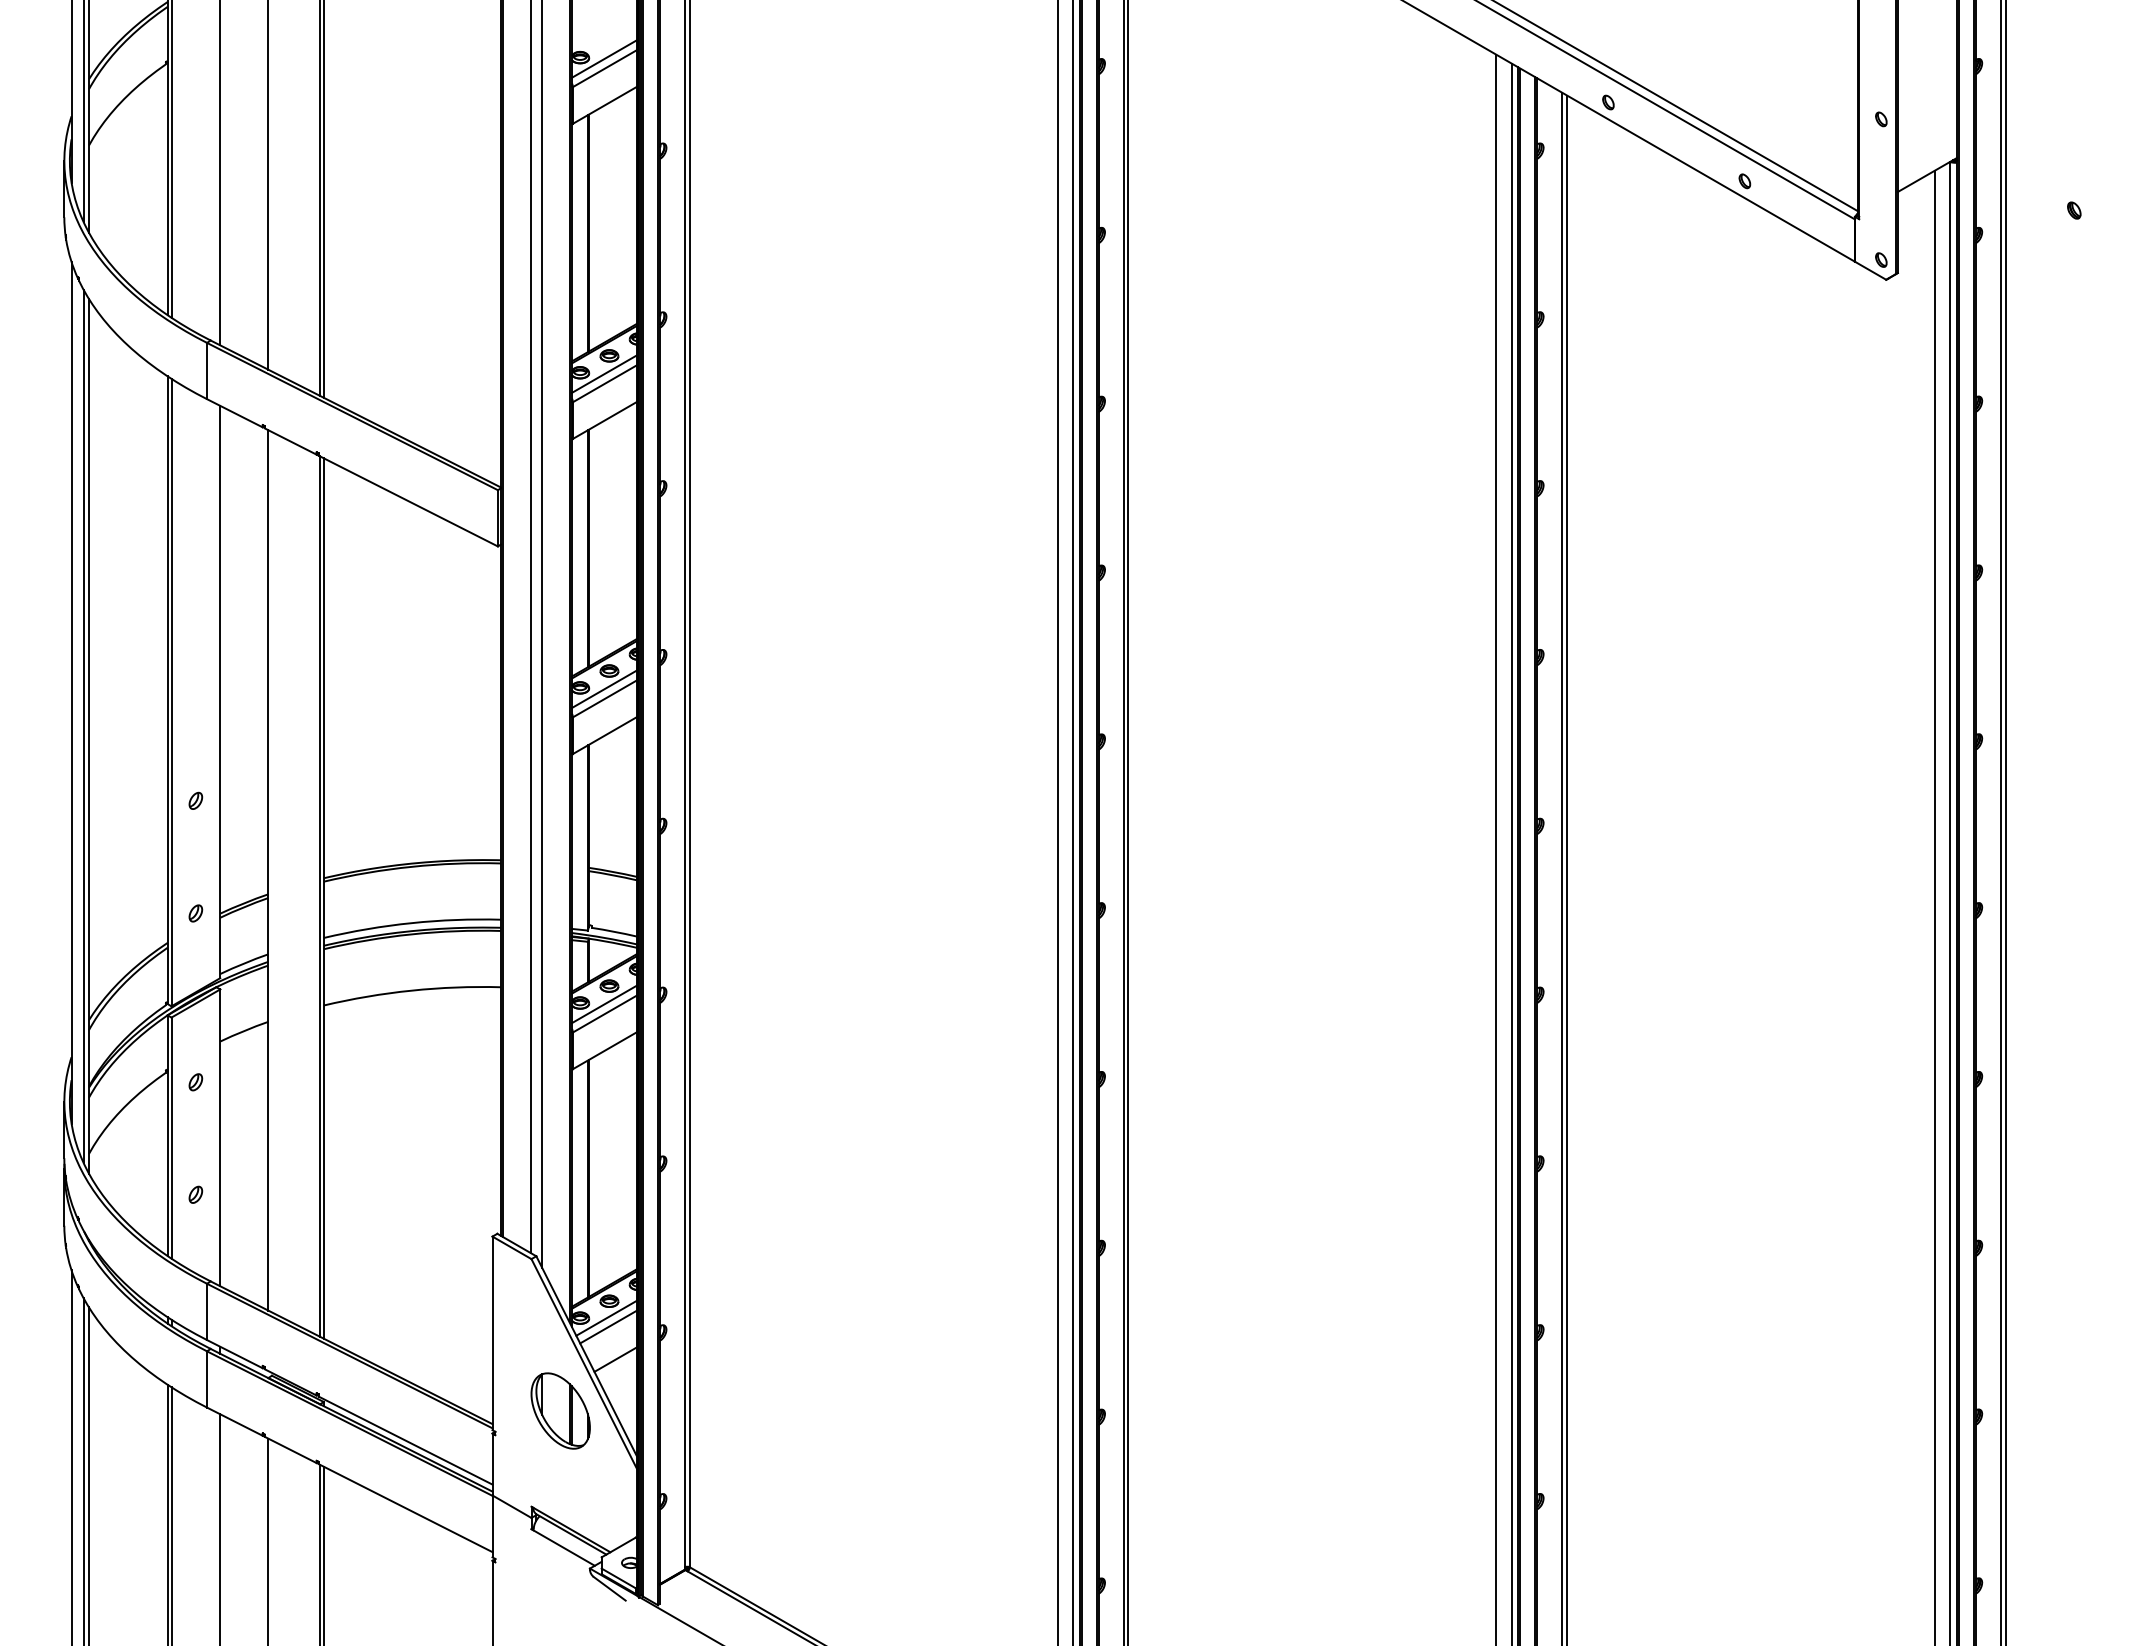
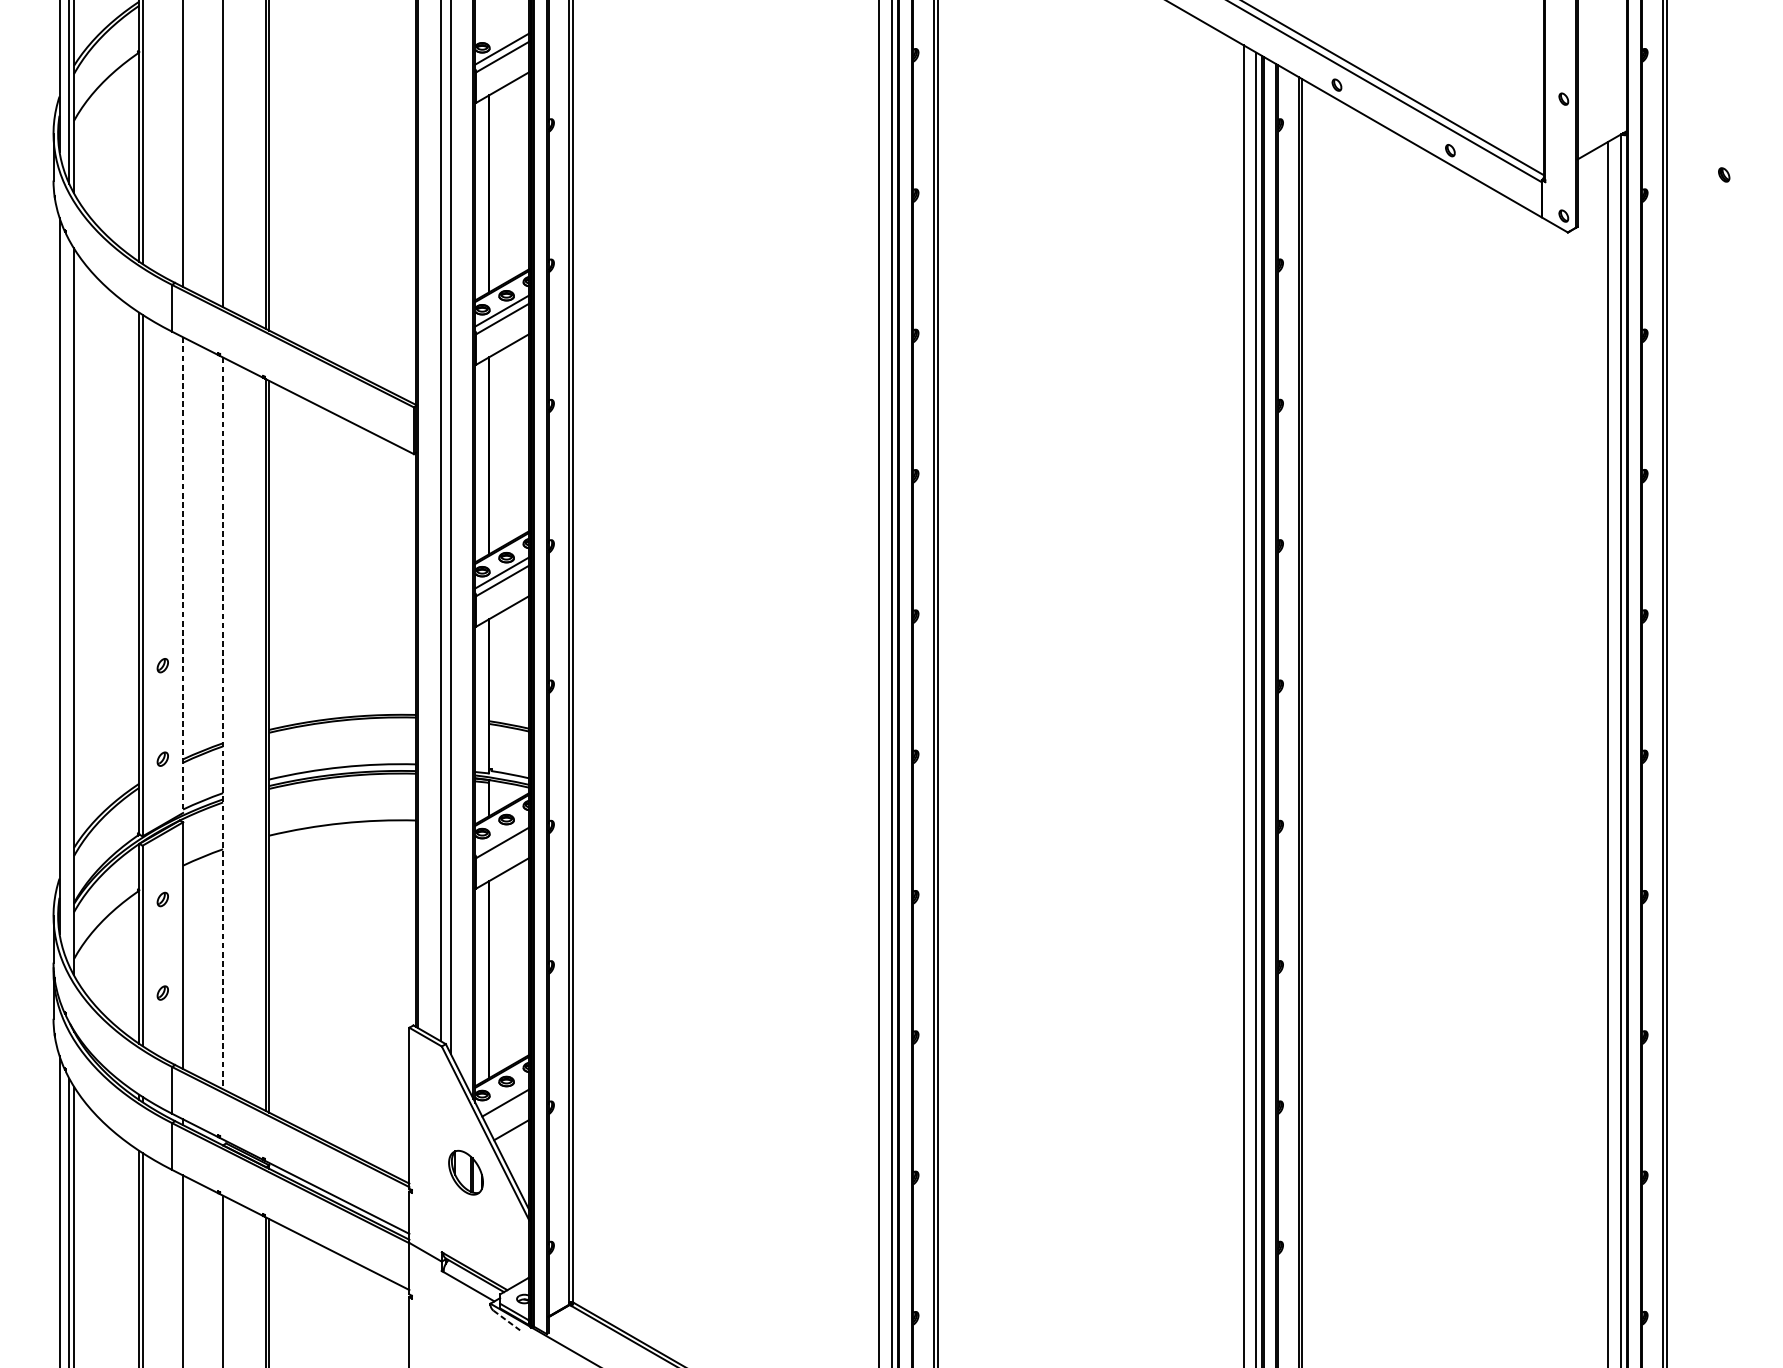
line: (220, 692) -> (183, 575), solid -> dashed
line: (83, 725) -> (69, 602), removed
line: (268, 870) -> (223, 723), solid -> dashed
line: (603, 1004) -> (501, 834), removed
line: (606, 1317) -> (504, 1095), removed
part: (560, 1410) -> (465, 1172), size x0.7
line: (609, 1588) -> (506, 1320), solid -> dashed

